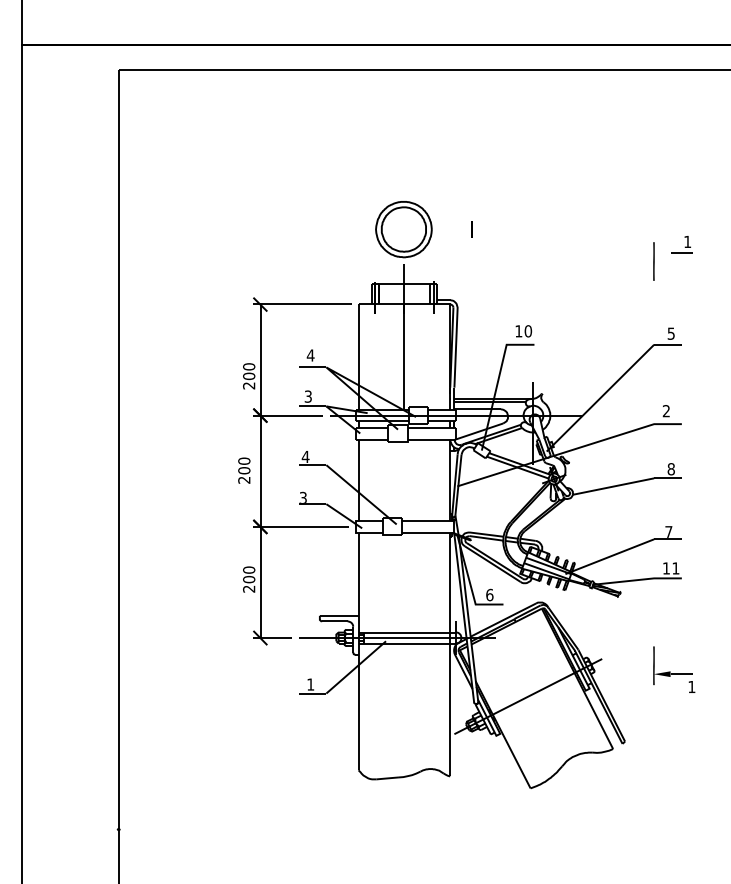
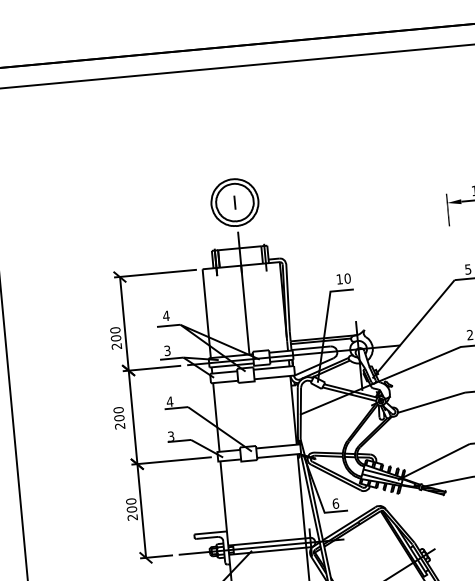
line: (471, 229) -> (234, 202), moved
fill: (661, 253) -> (453, 202), added

